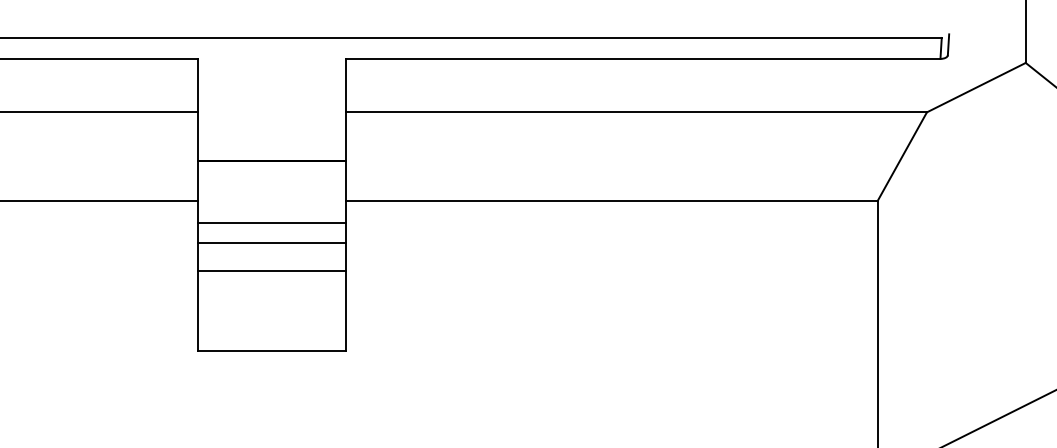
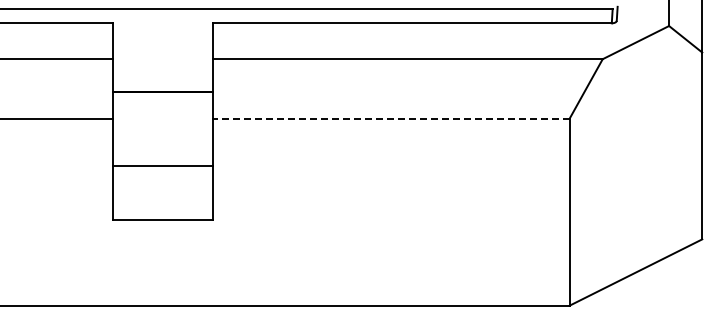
line: (610, 200) -> (390, 118), solid -> dashed
line: (271, 222) -> (162, 133), removed
line: (271, 242) -> (162, 146), removed

